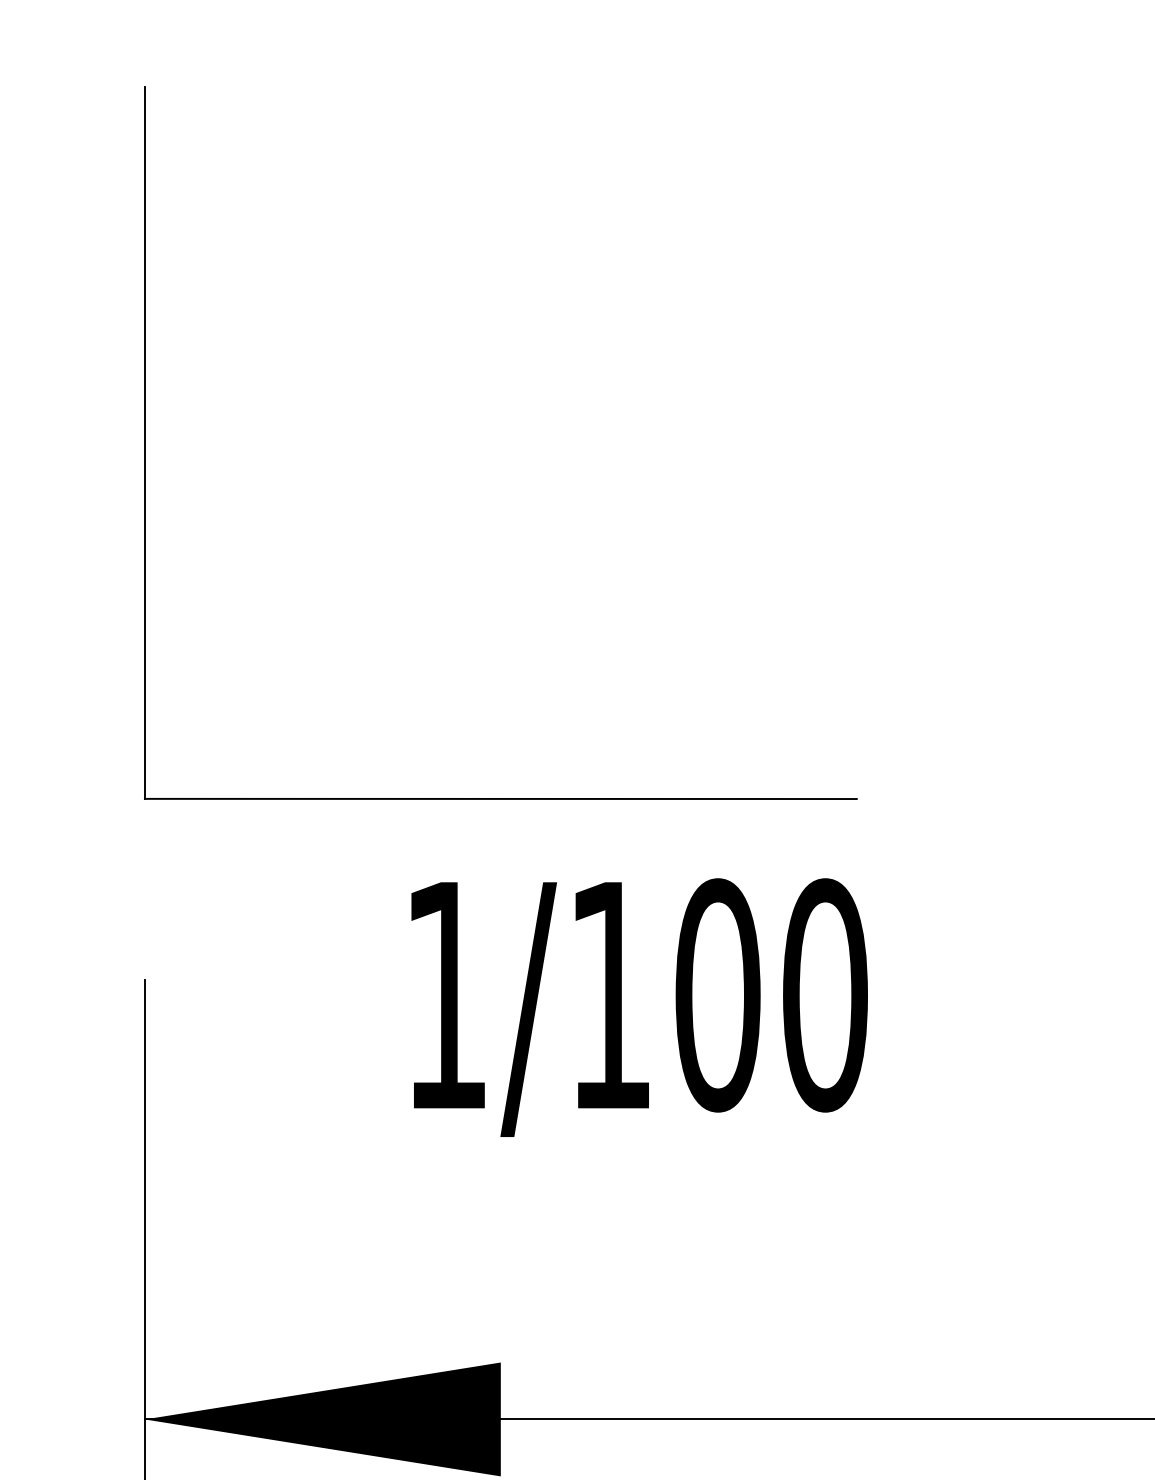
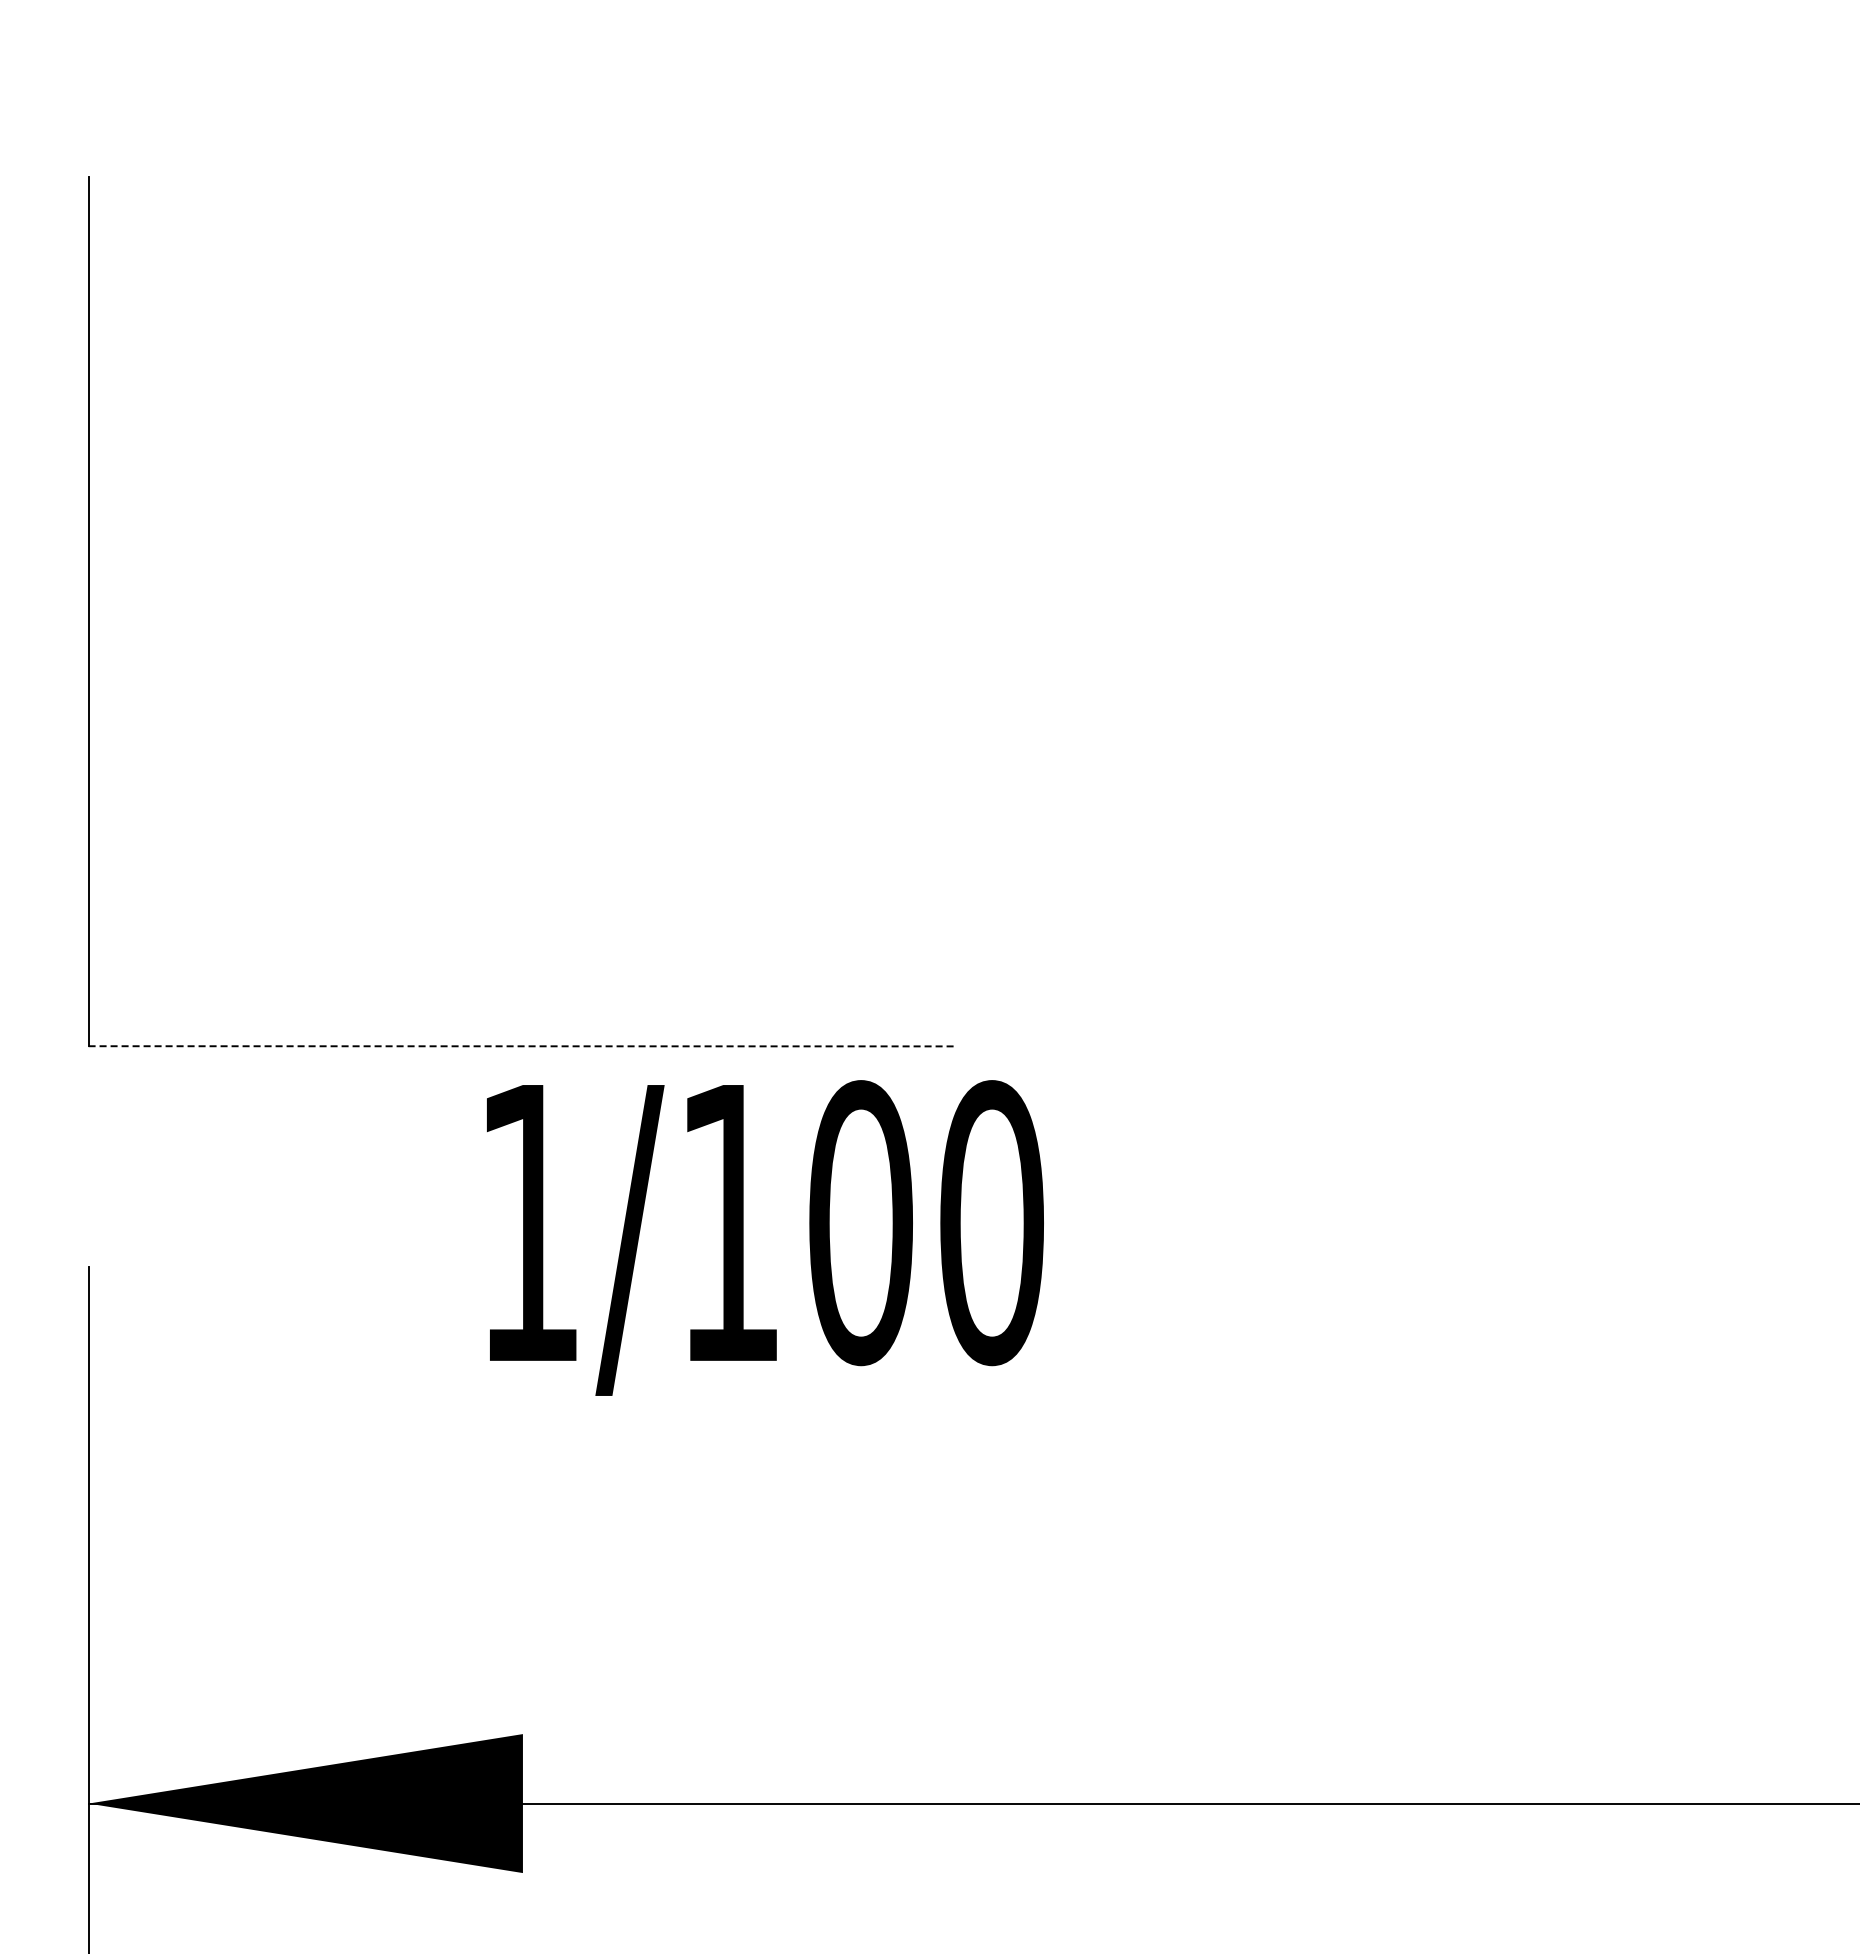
line: (501, 799) -> (523, 1046), solid -> dashed
text: (639, 1007) -> (765, 1237), moved

